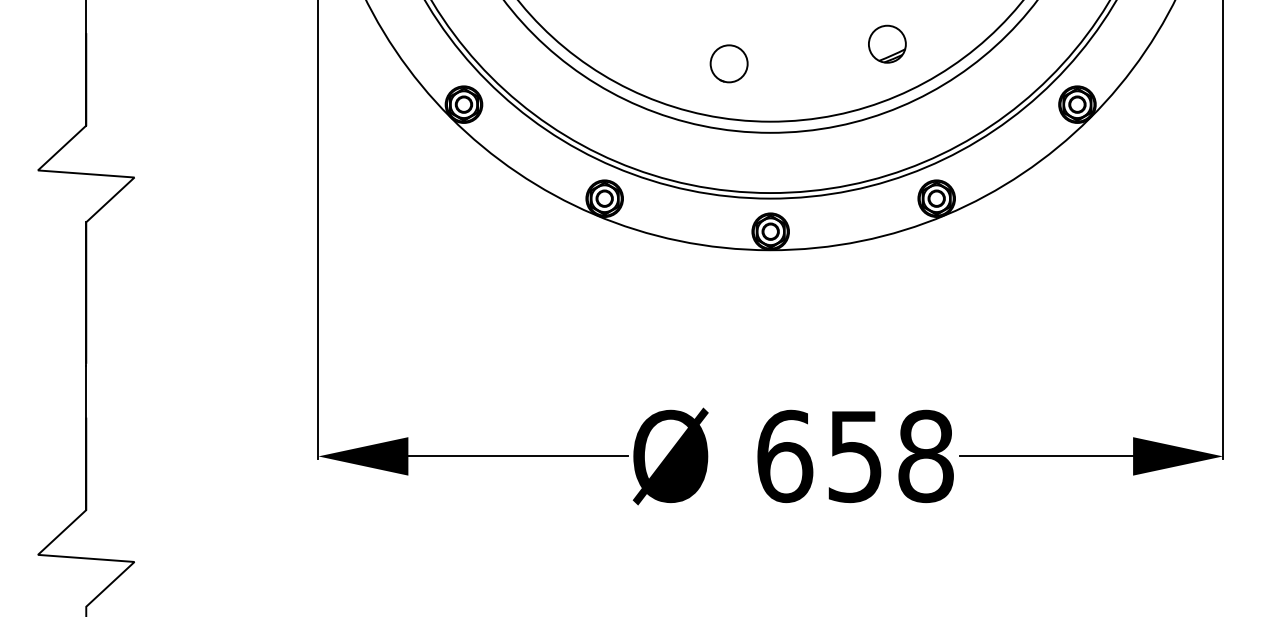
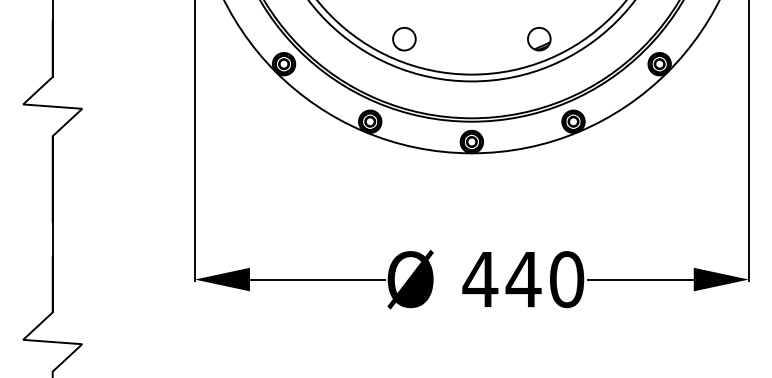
part: (887, 44) -> (539, 39), moved
circle: (729, 64) -> (404, 39), moved
text: (855, 456) -> (523, 279), 658 -> 440

